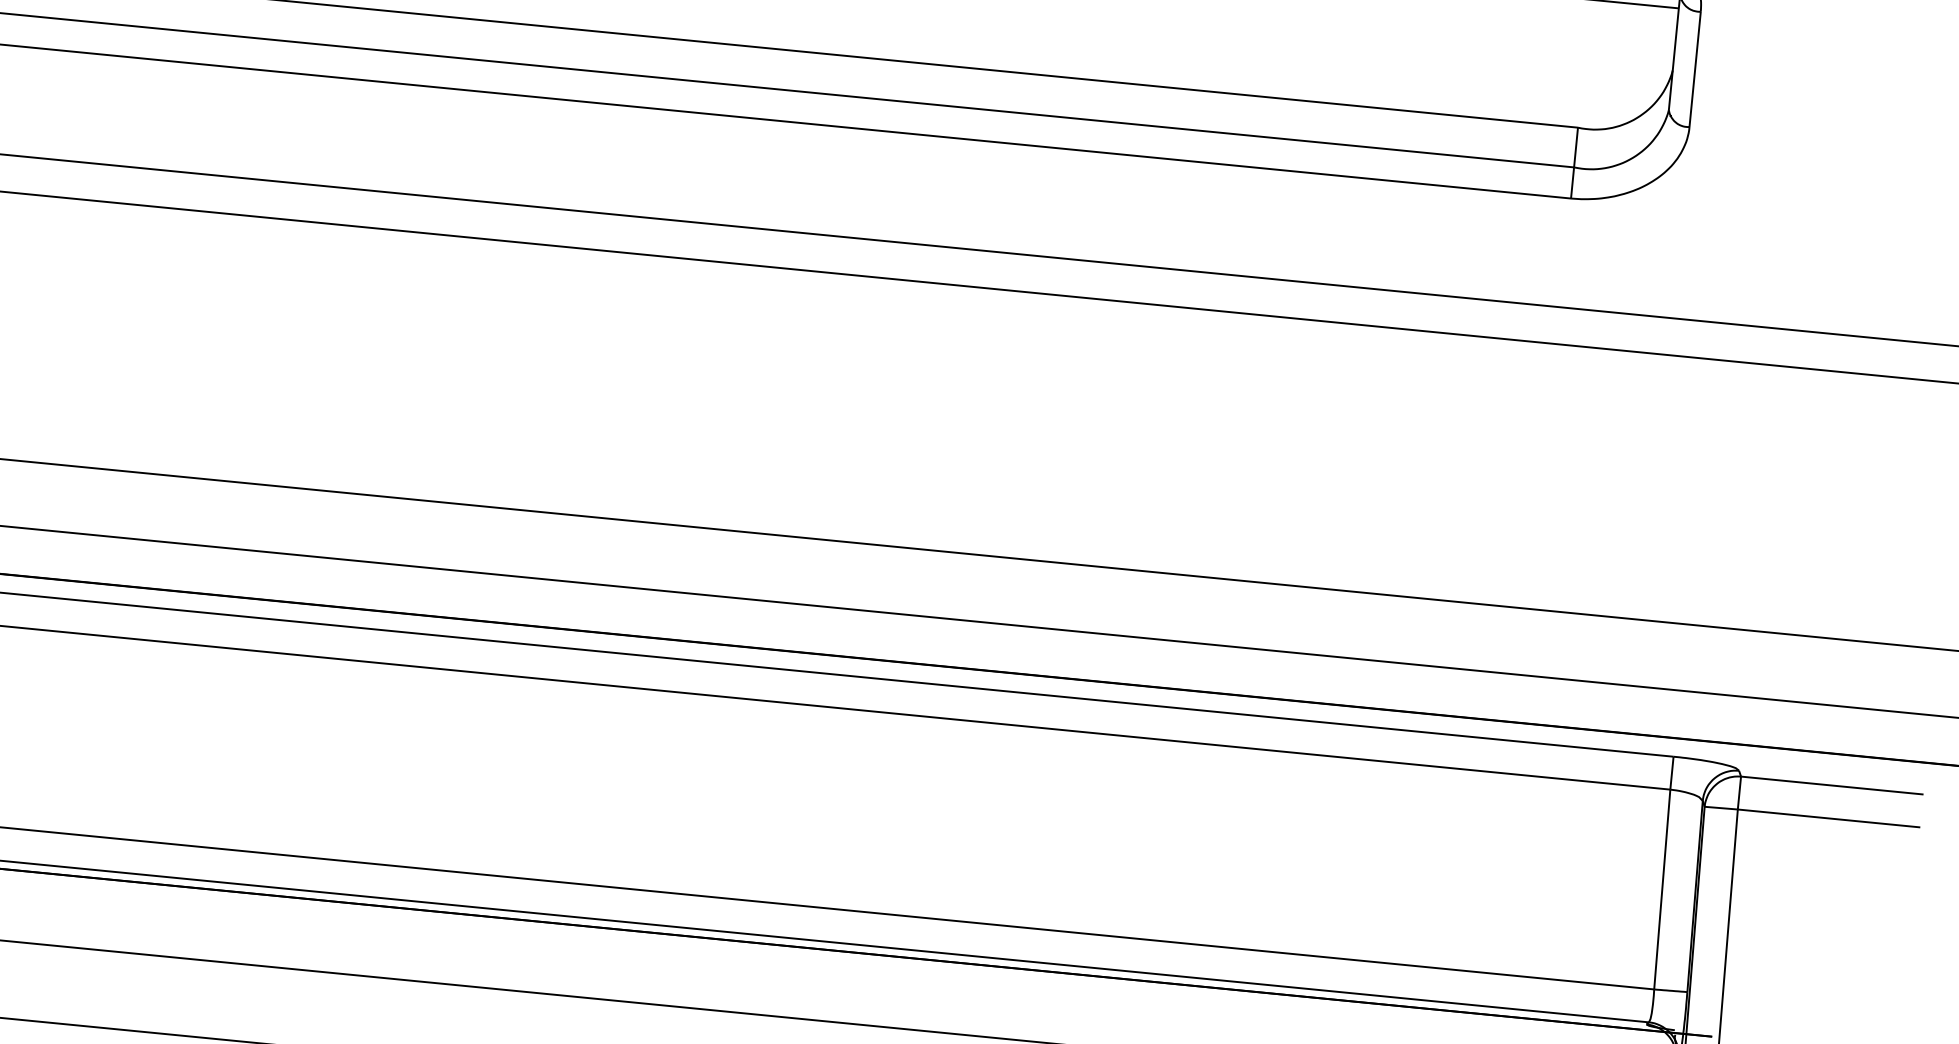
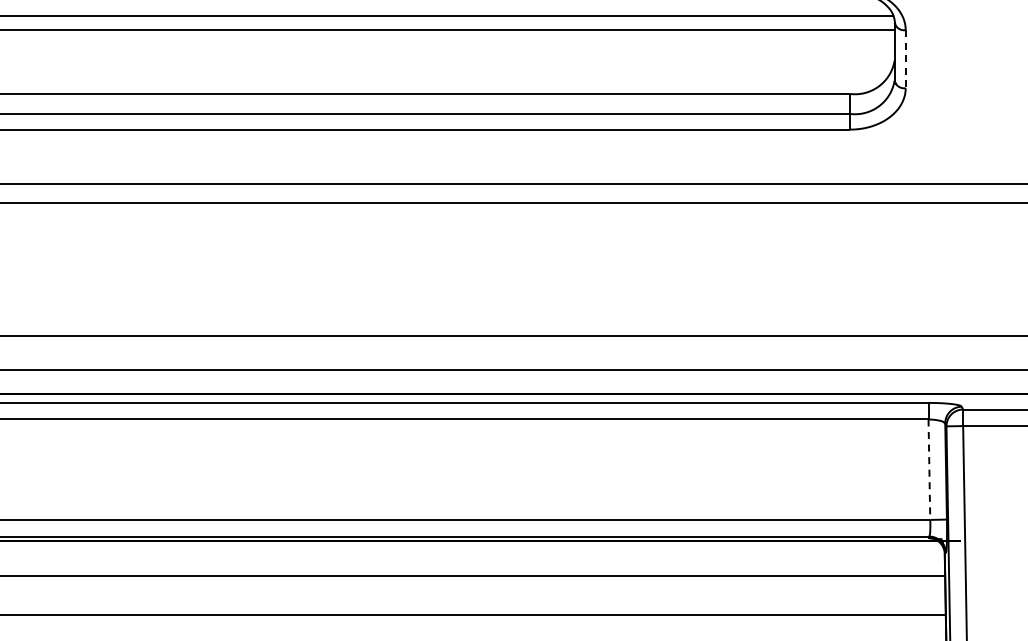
line: (1694, 69) -> (905, 59), solid -> dashed
line: (1662, 891) -> (929, 470), solid -> dashed

